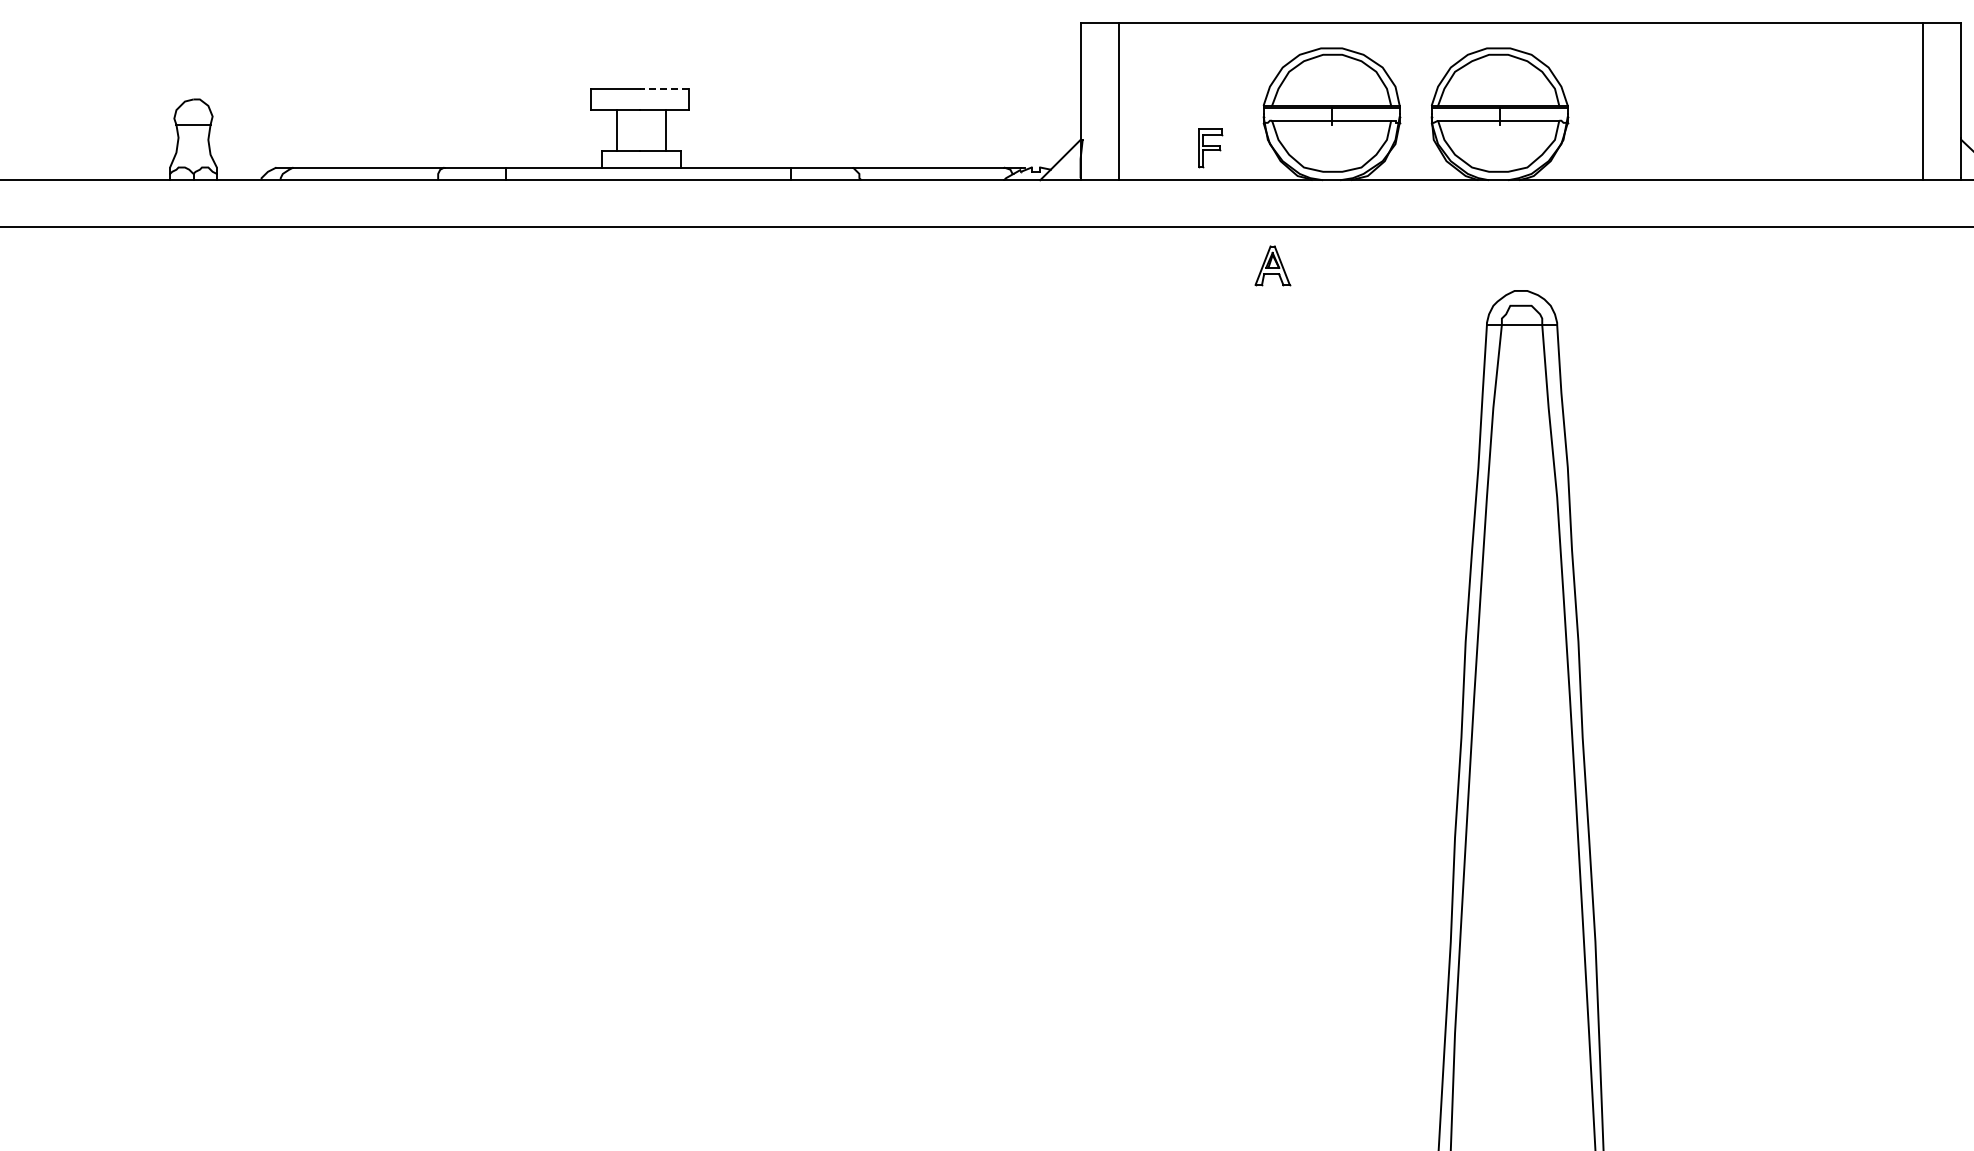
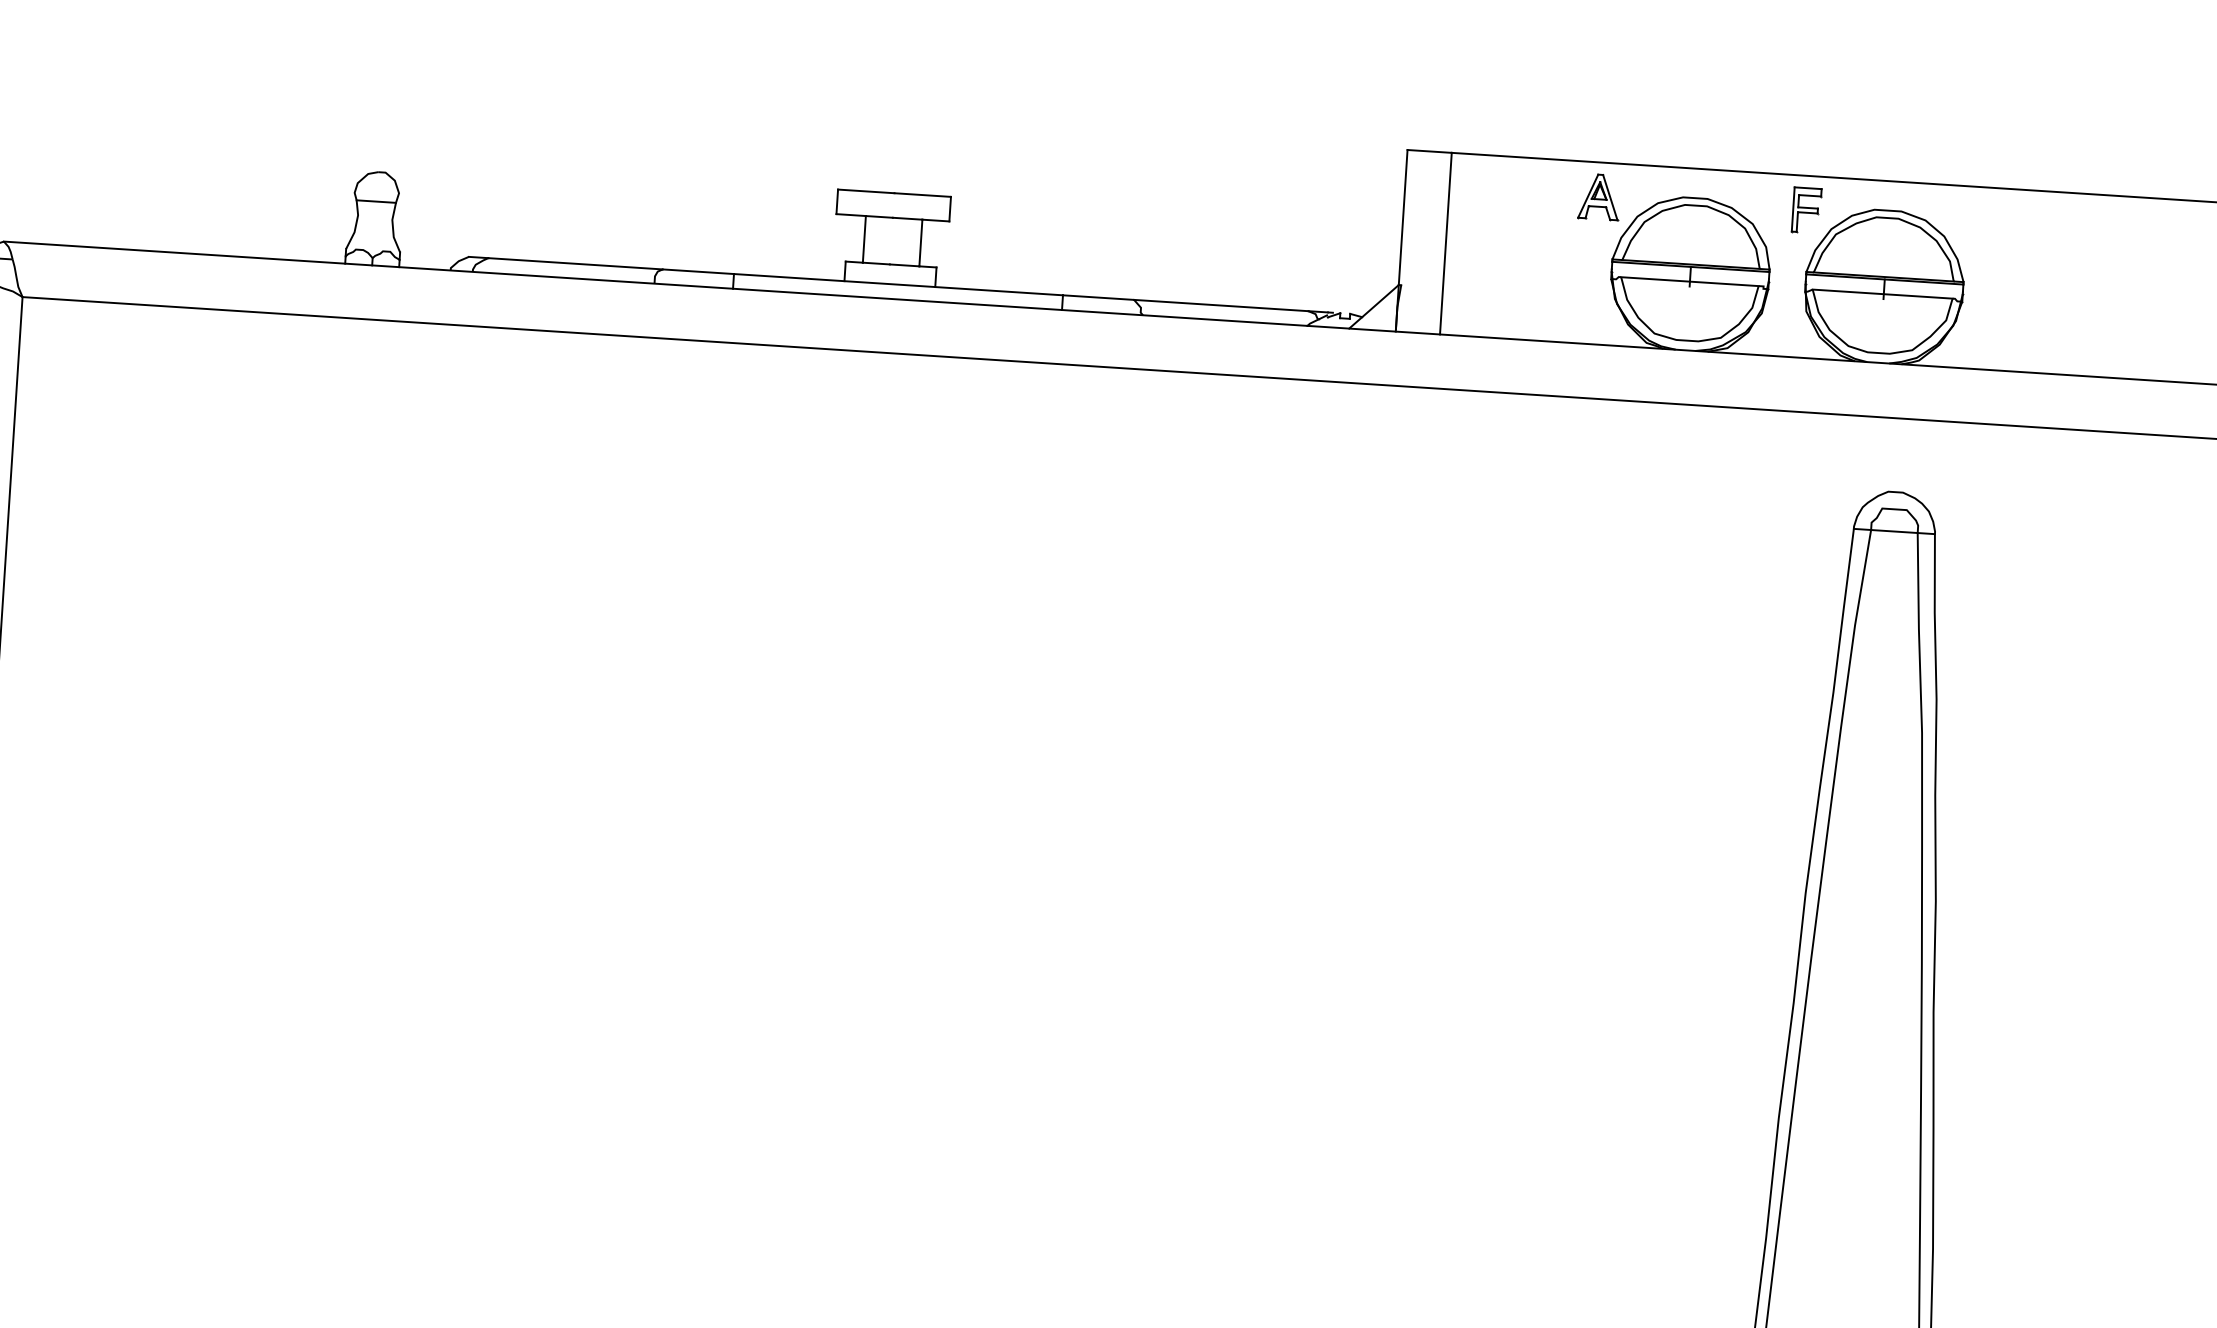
line: (664, 88) -> (922, 194), dashed -> solid
part: (1210, 148) -> (1806, 211), moved
part: (1272, 265) -> (1599, 196), moved

